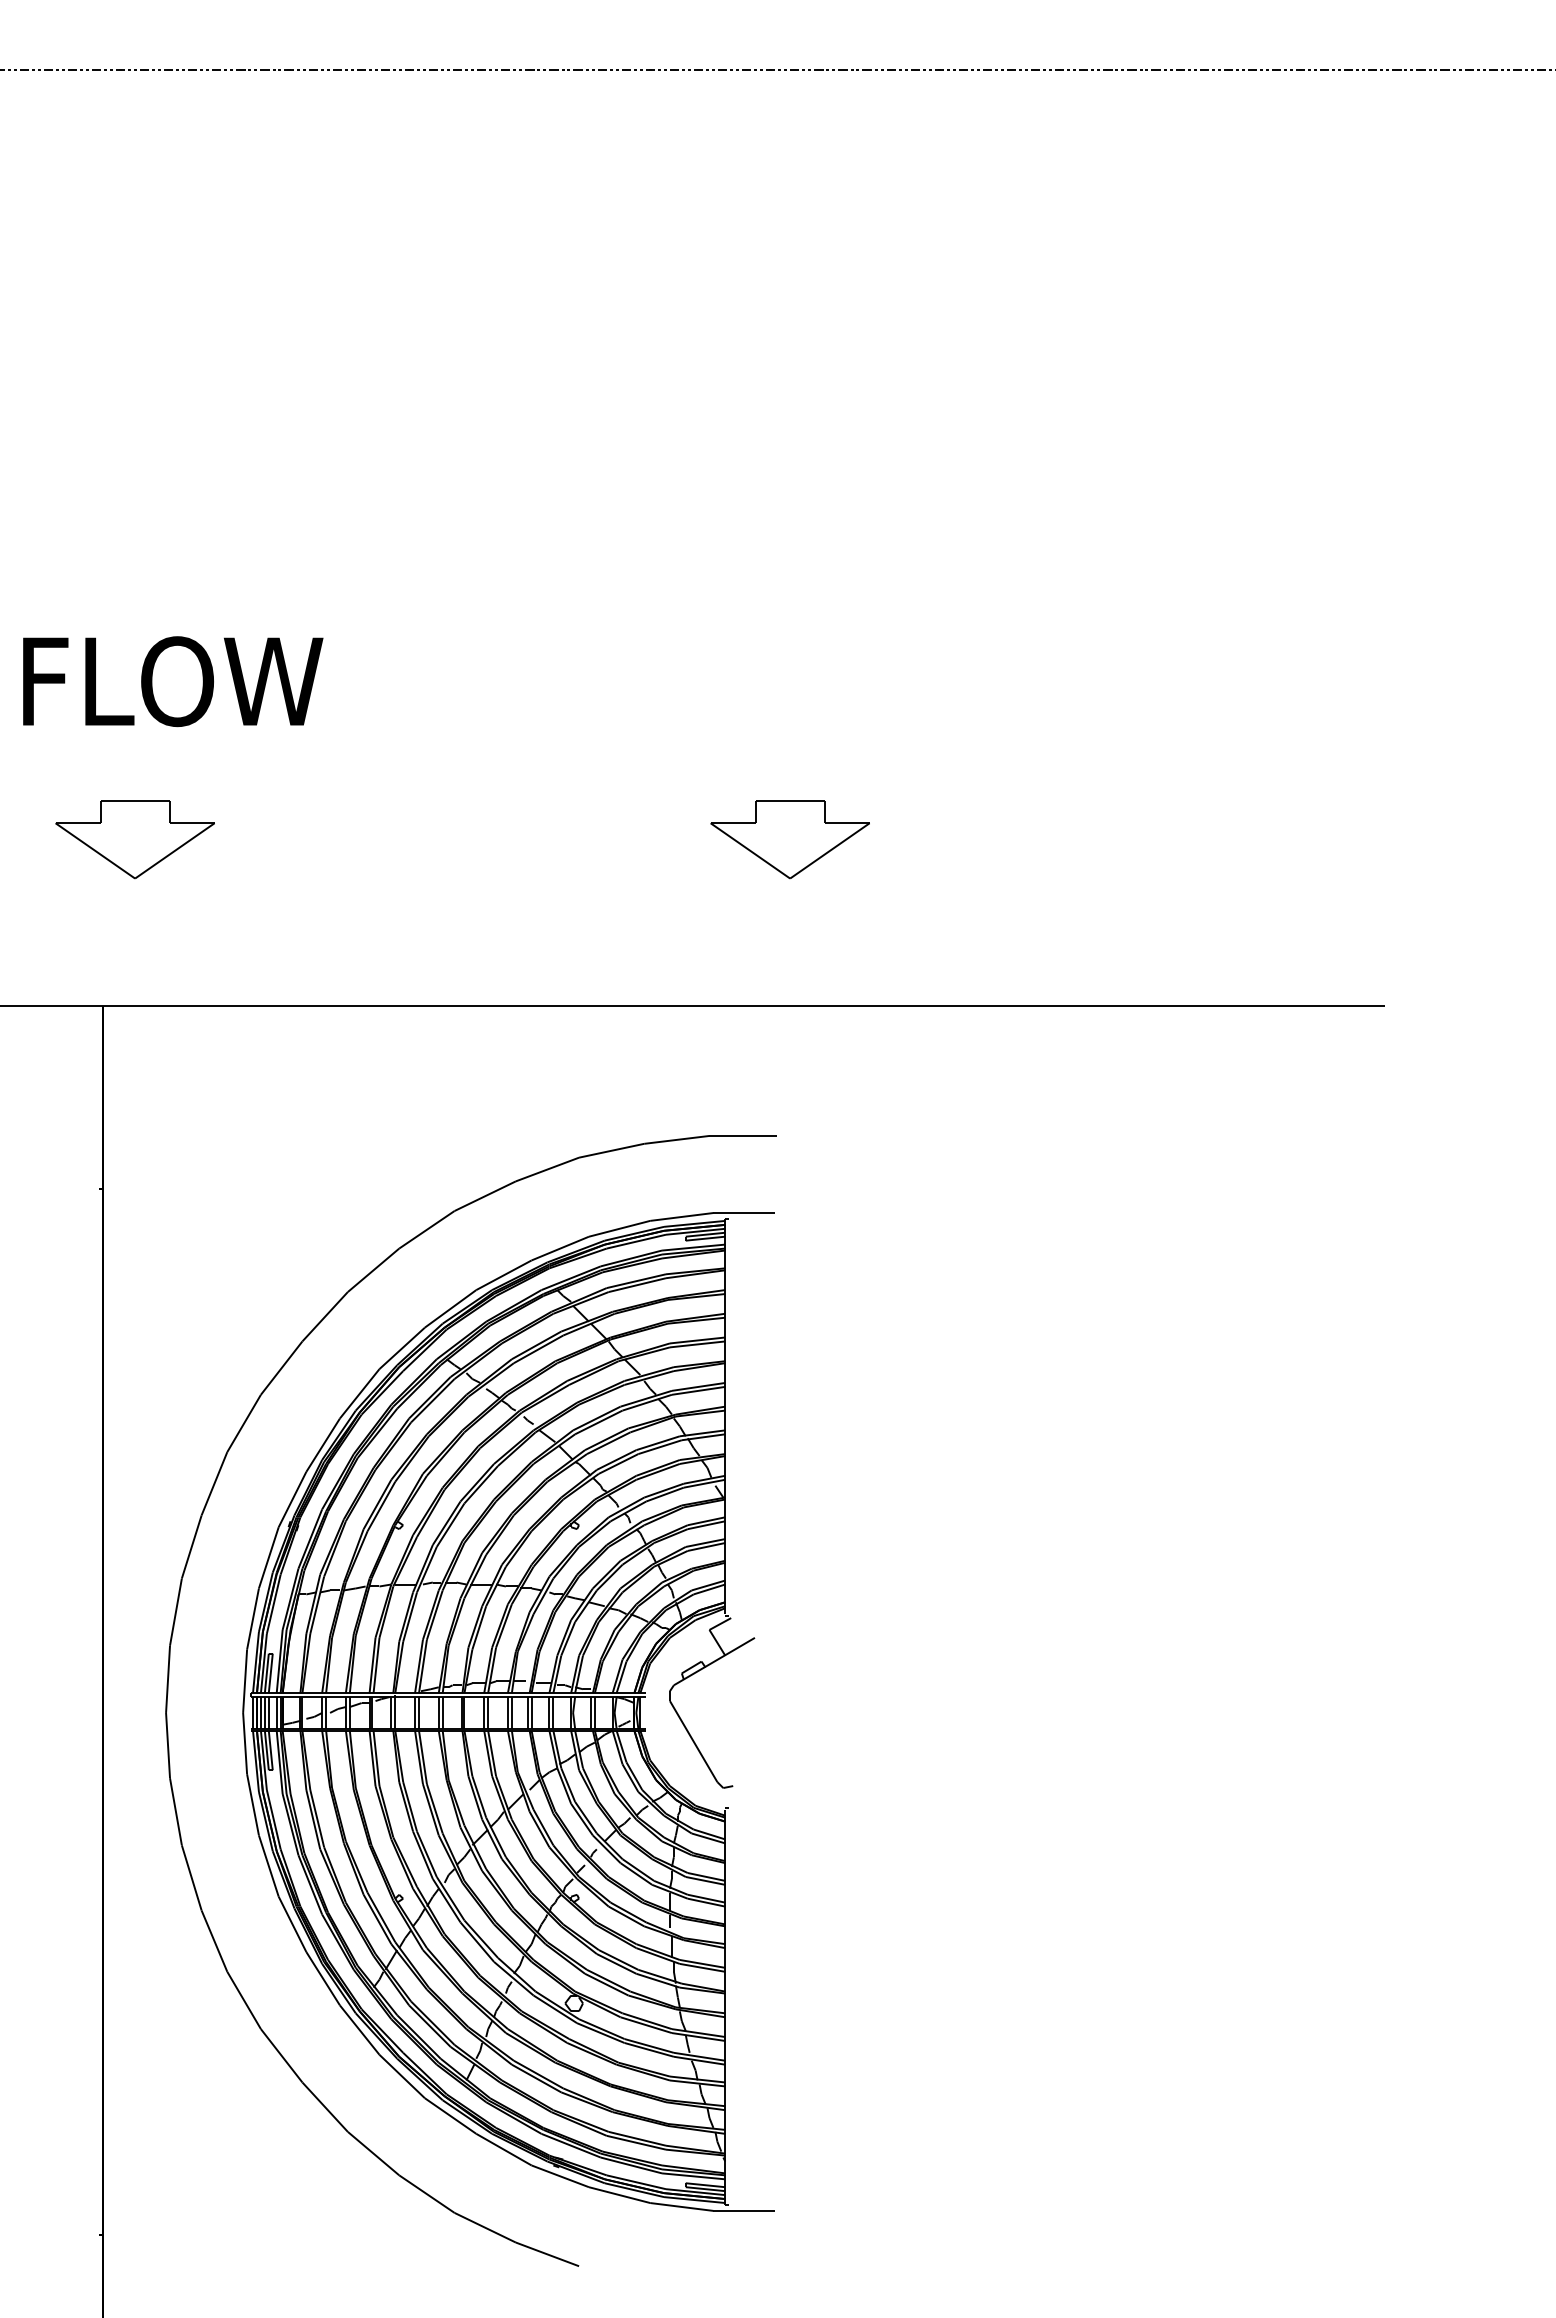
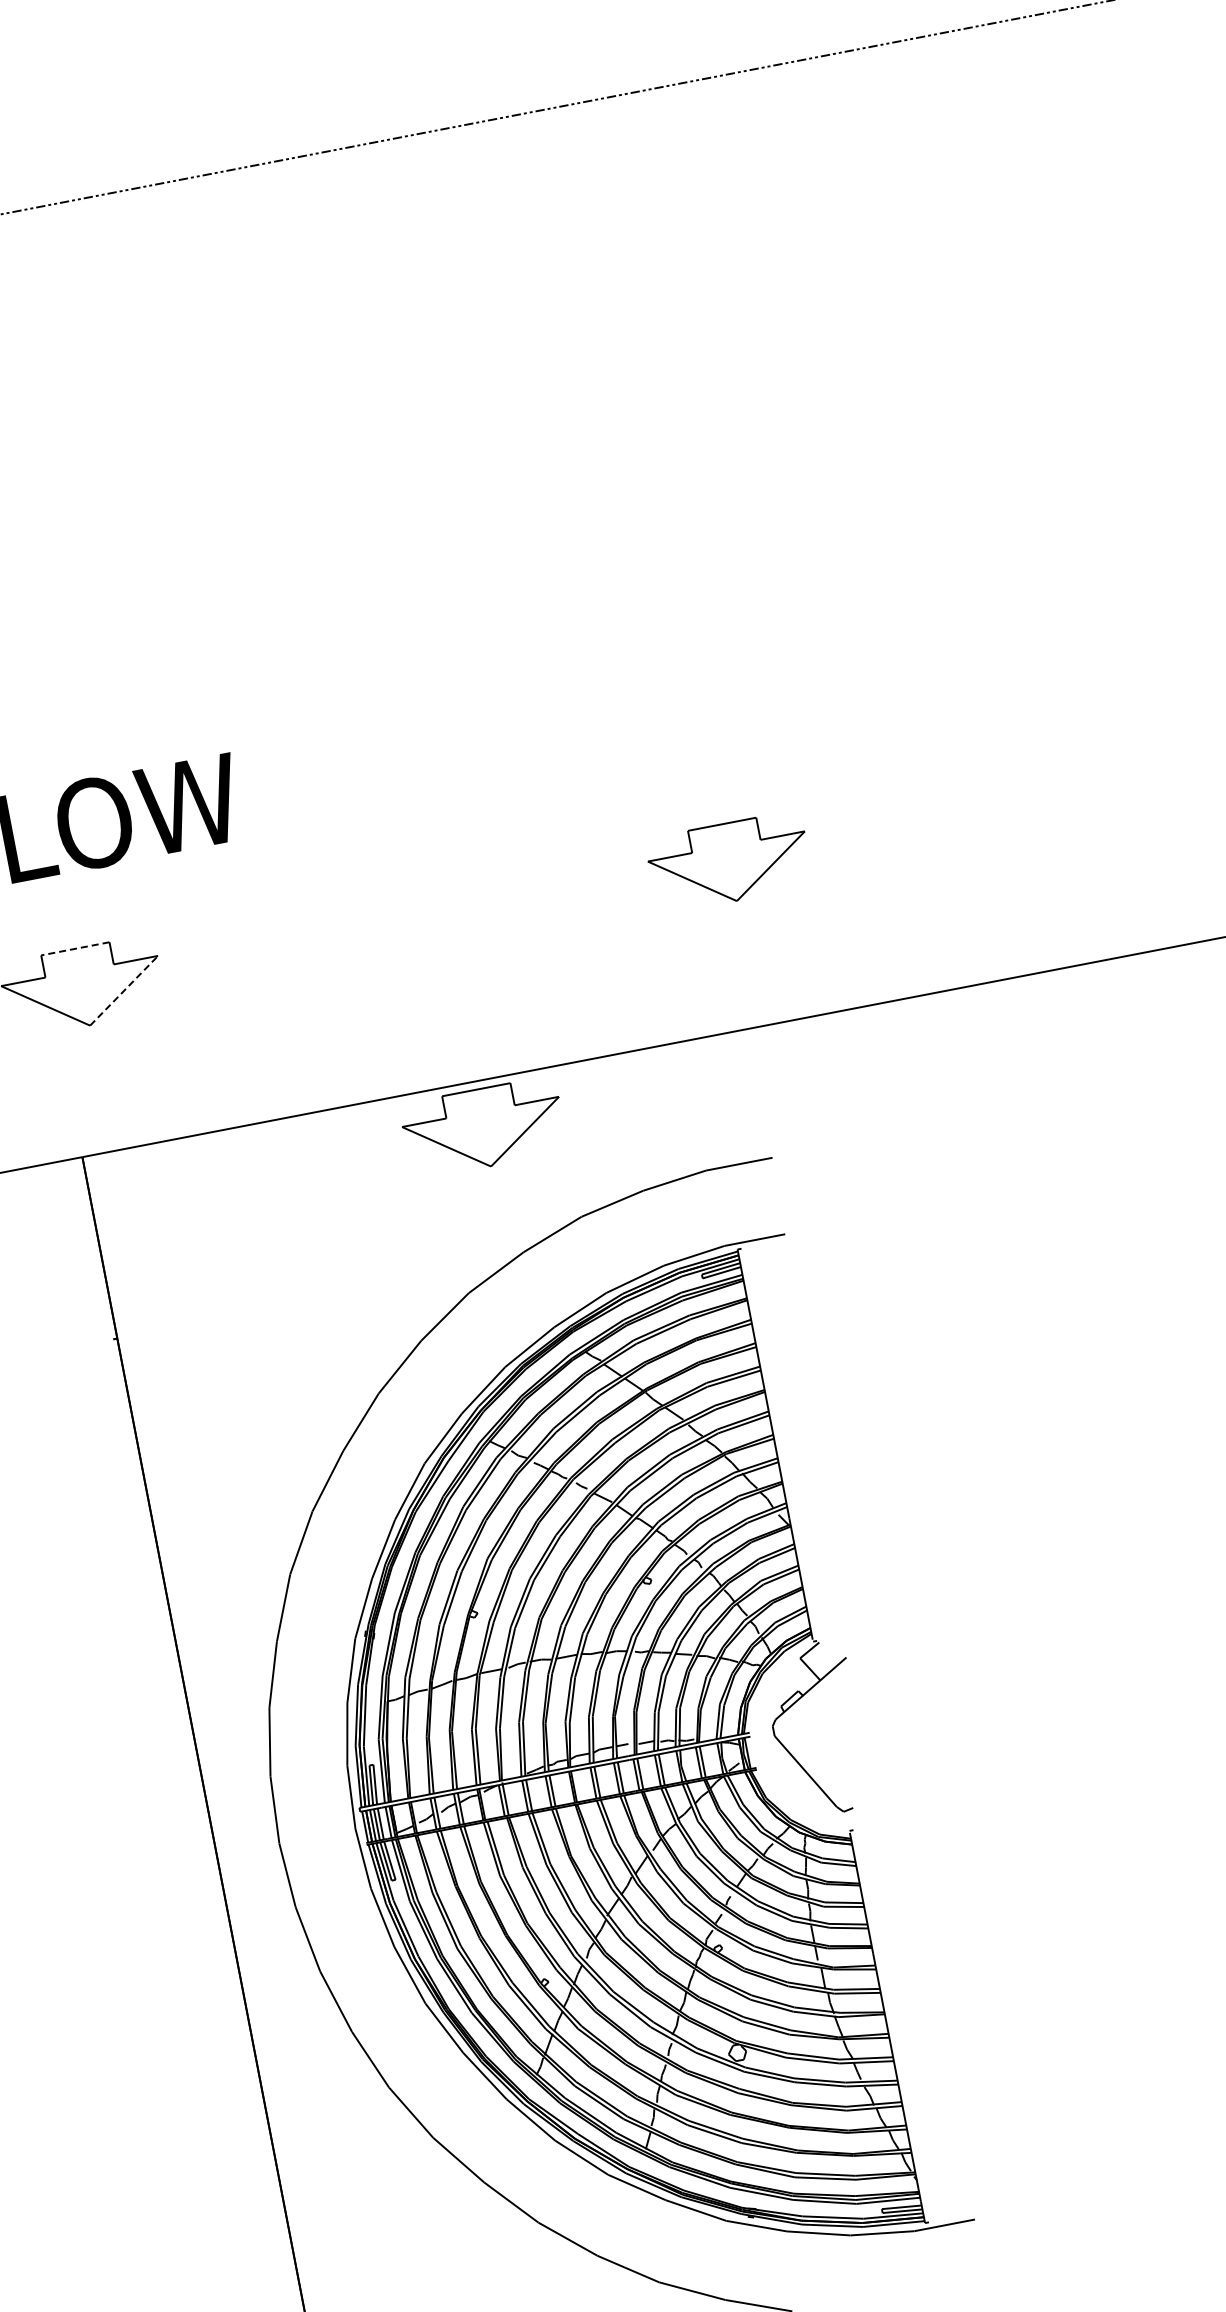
line: (135, 800) -> (75, 948), solid -> dashed
line: (175, 850) -> (124, 990), solid -> dashed
part: (499, 1052) -> (483, 1128), added

